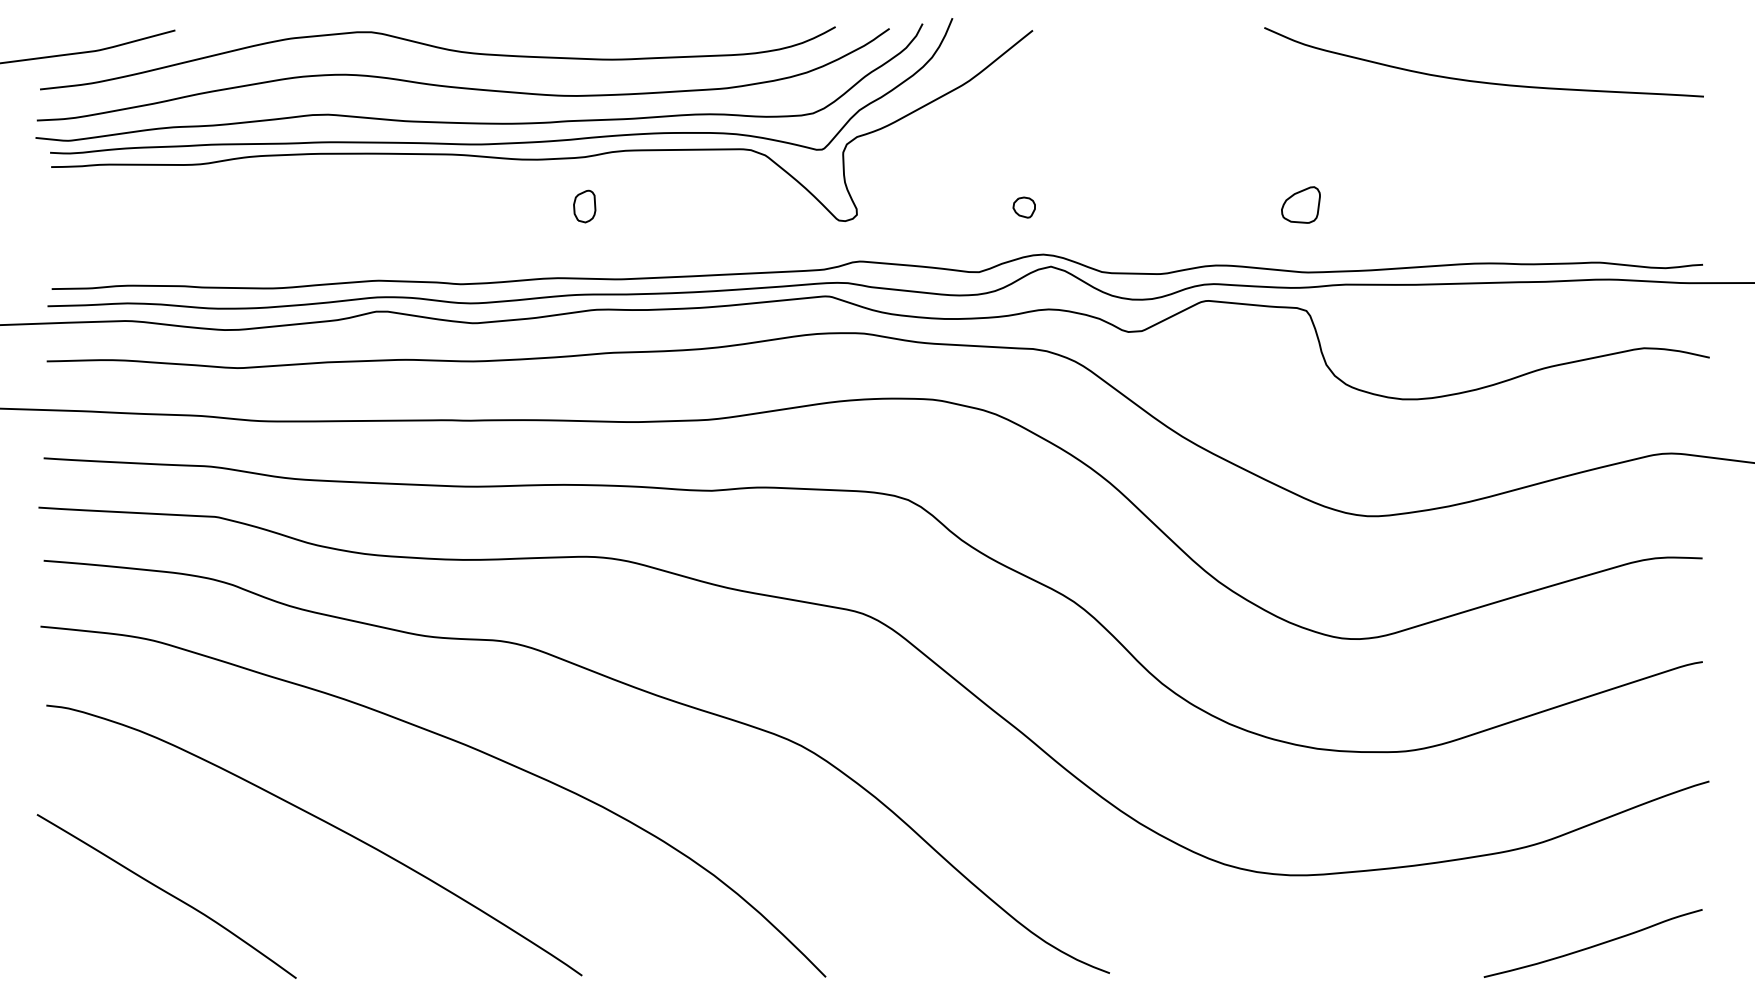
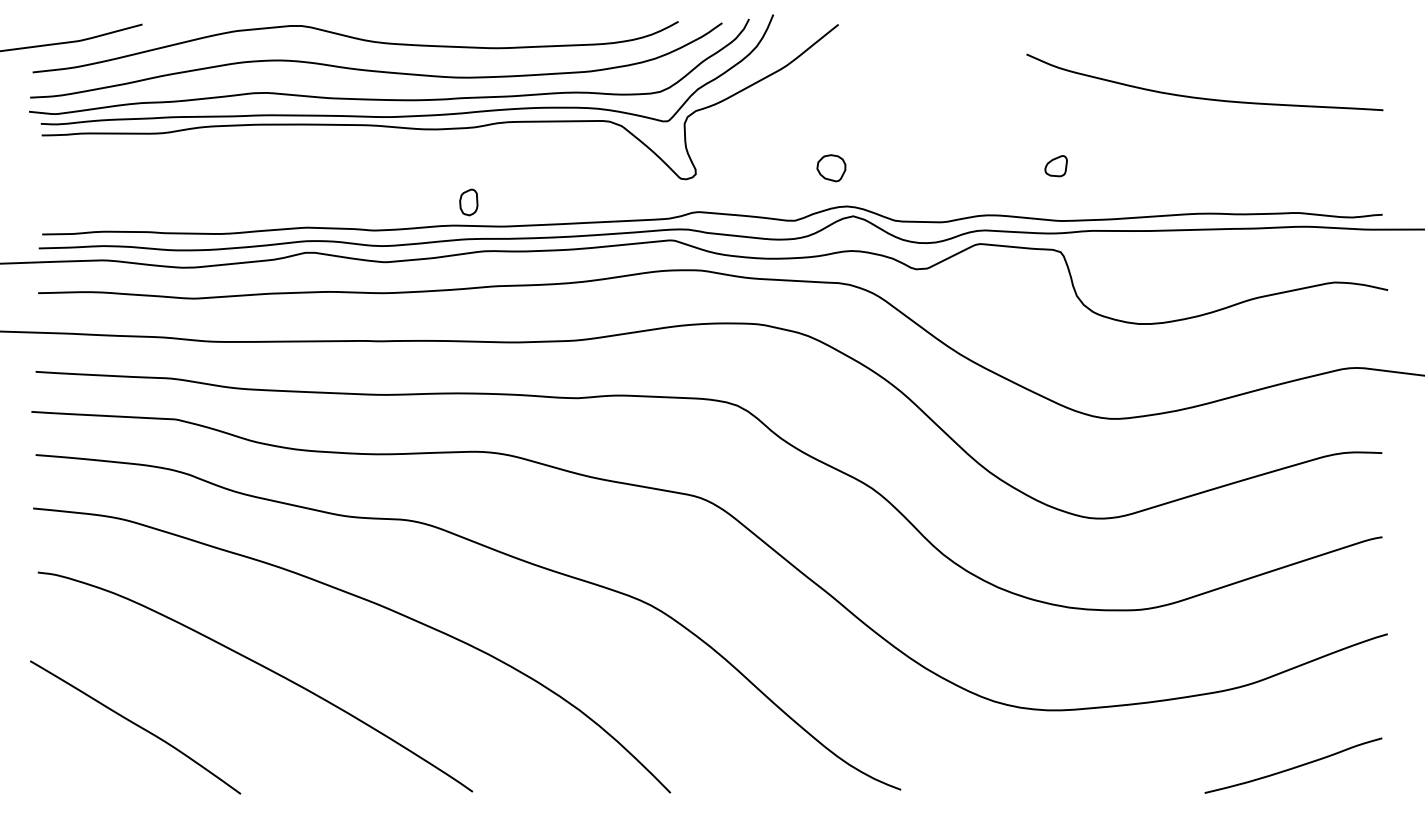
curve: (1482, 80) -> (1203, 97), moved
part: (1300, 204) -> (1055, 165), size x0.7
part: (584, 206) -> (468, 202), moved
part: (1024, 207) -> (831, 168), size x1.6

